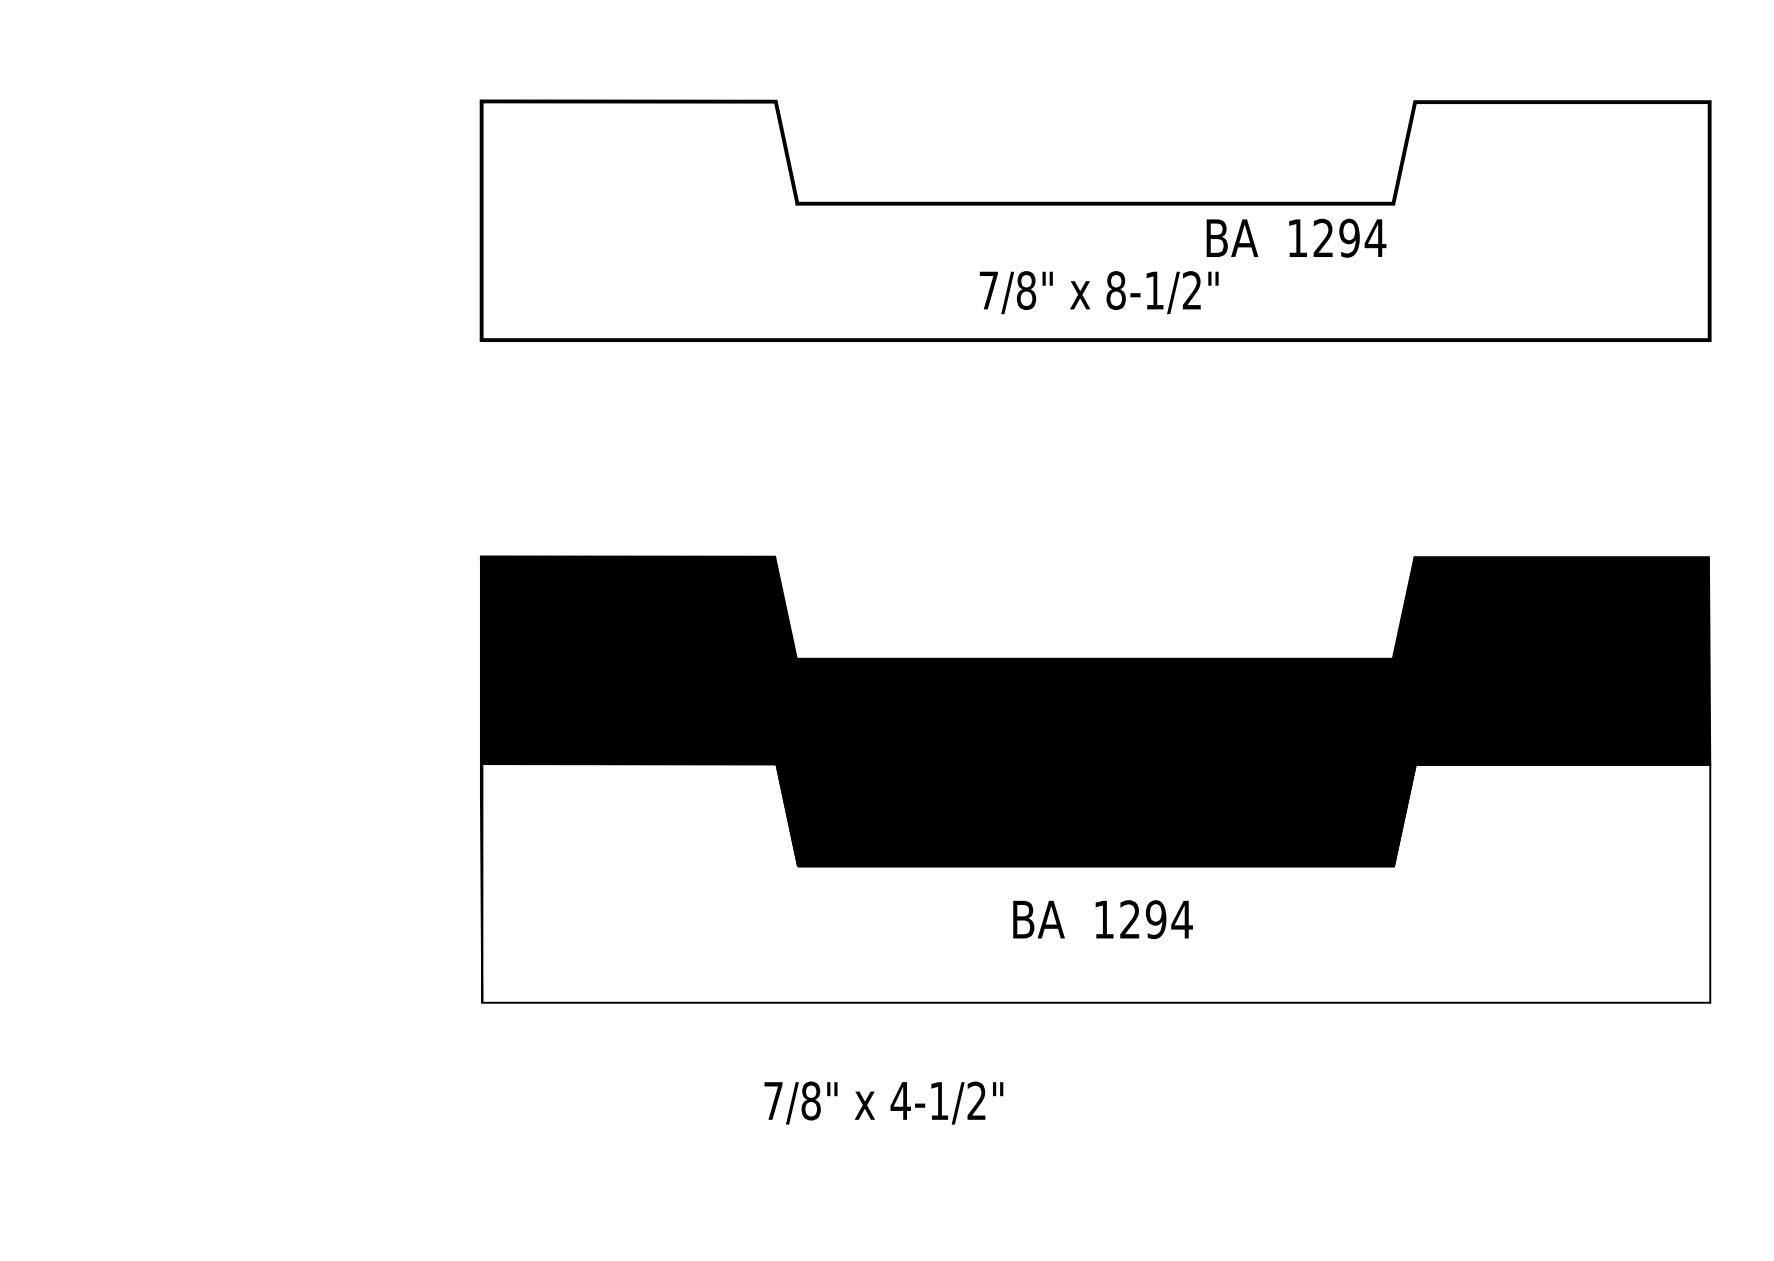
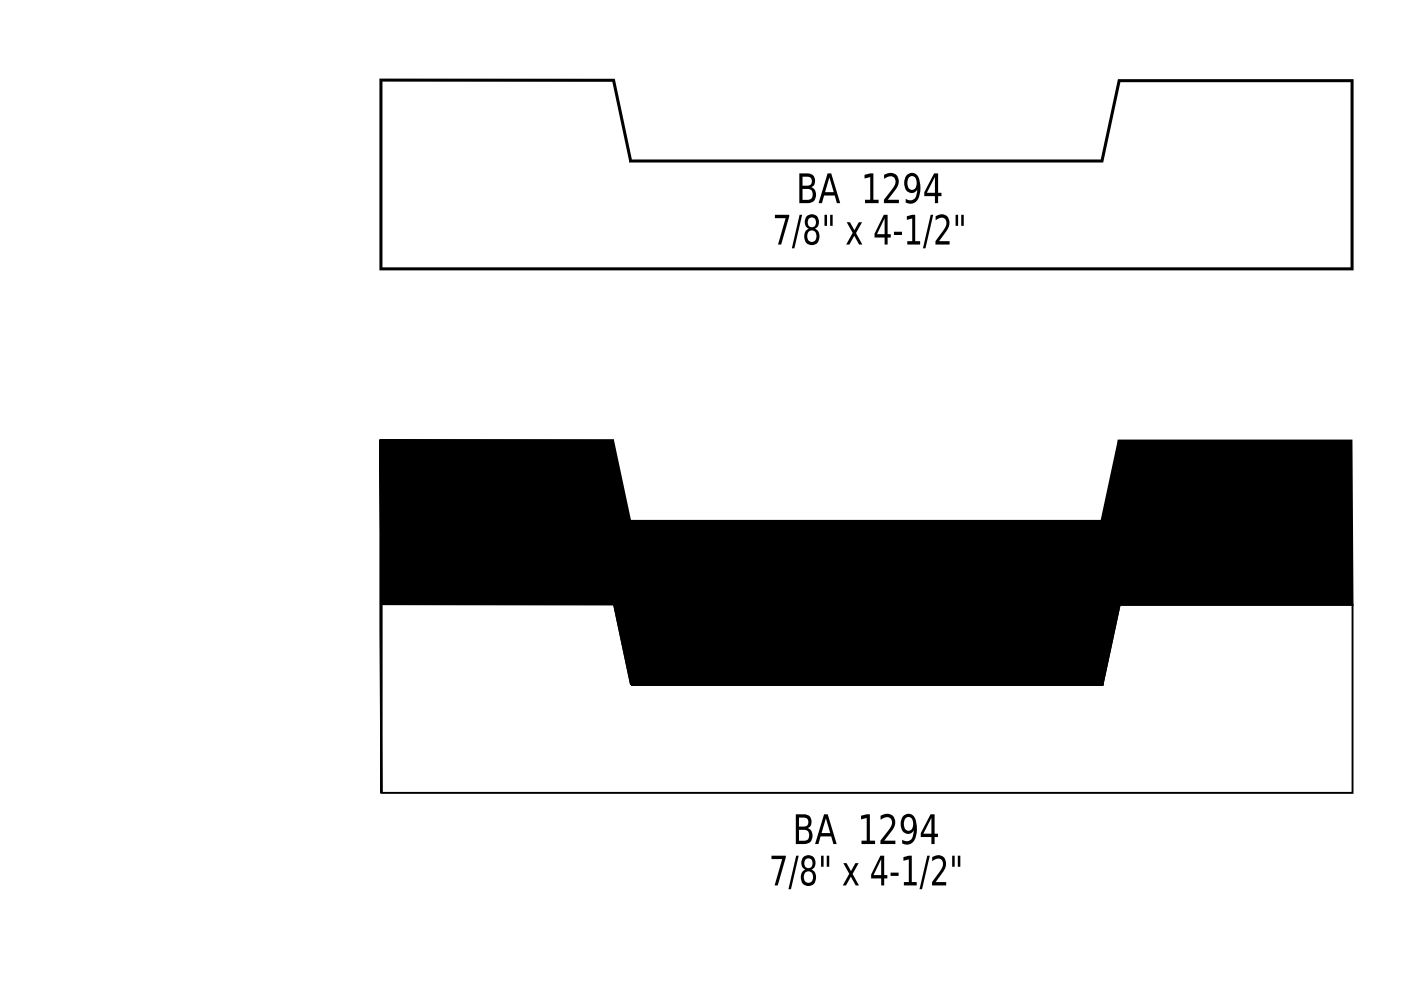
text: (1296, 237) -> (870, 187), moved
text: (1115, 290) -> (882, 229), 8-1/2" -> 4-1/2"
text: (1102, 919) -> (866, 829), moved
text: (883, 1102) -> (865, 871), moved

